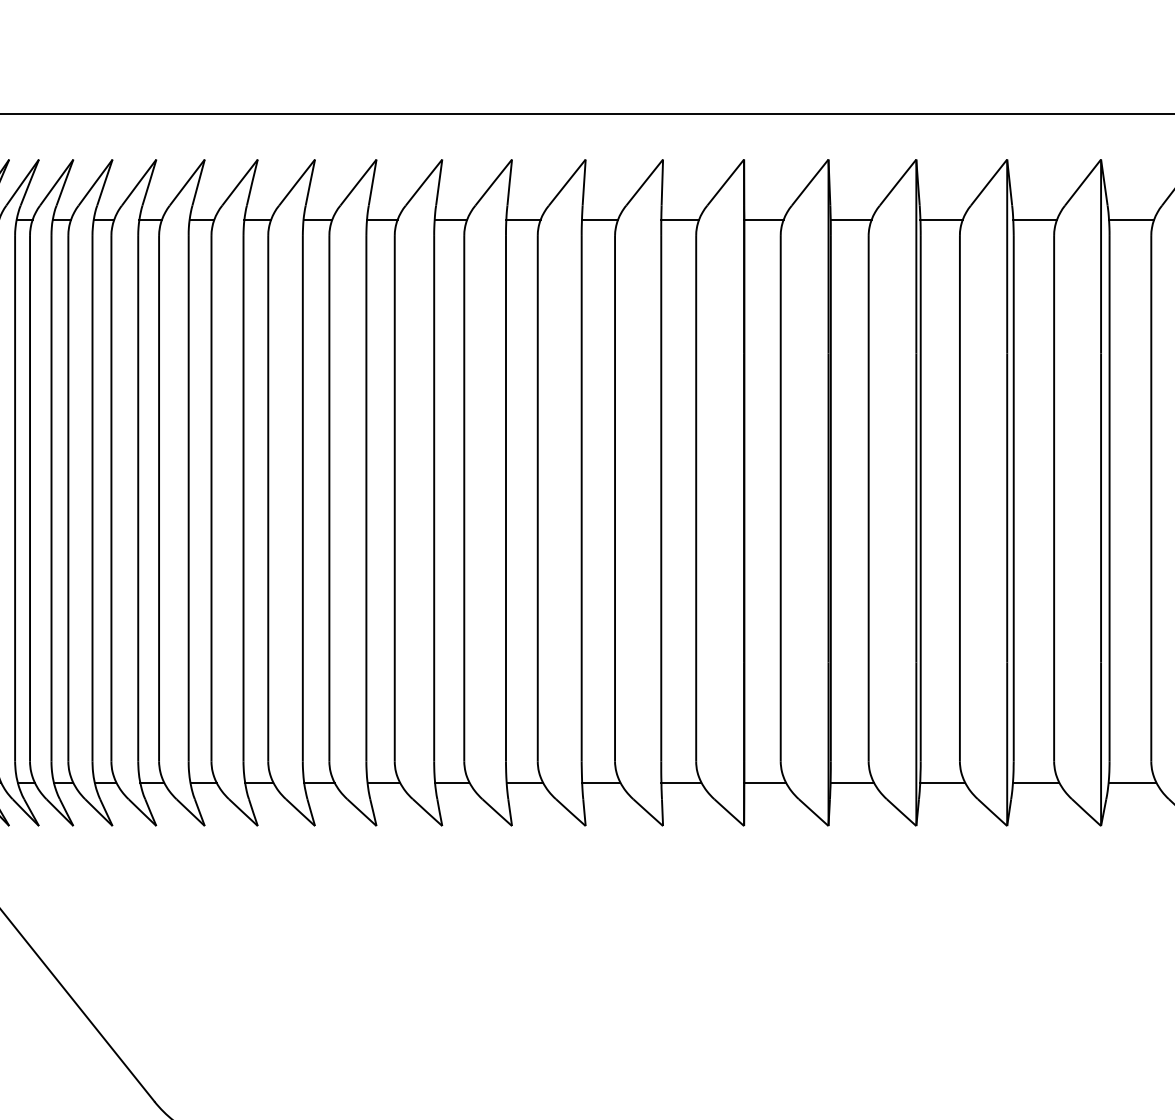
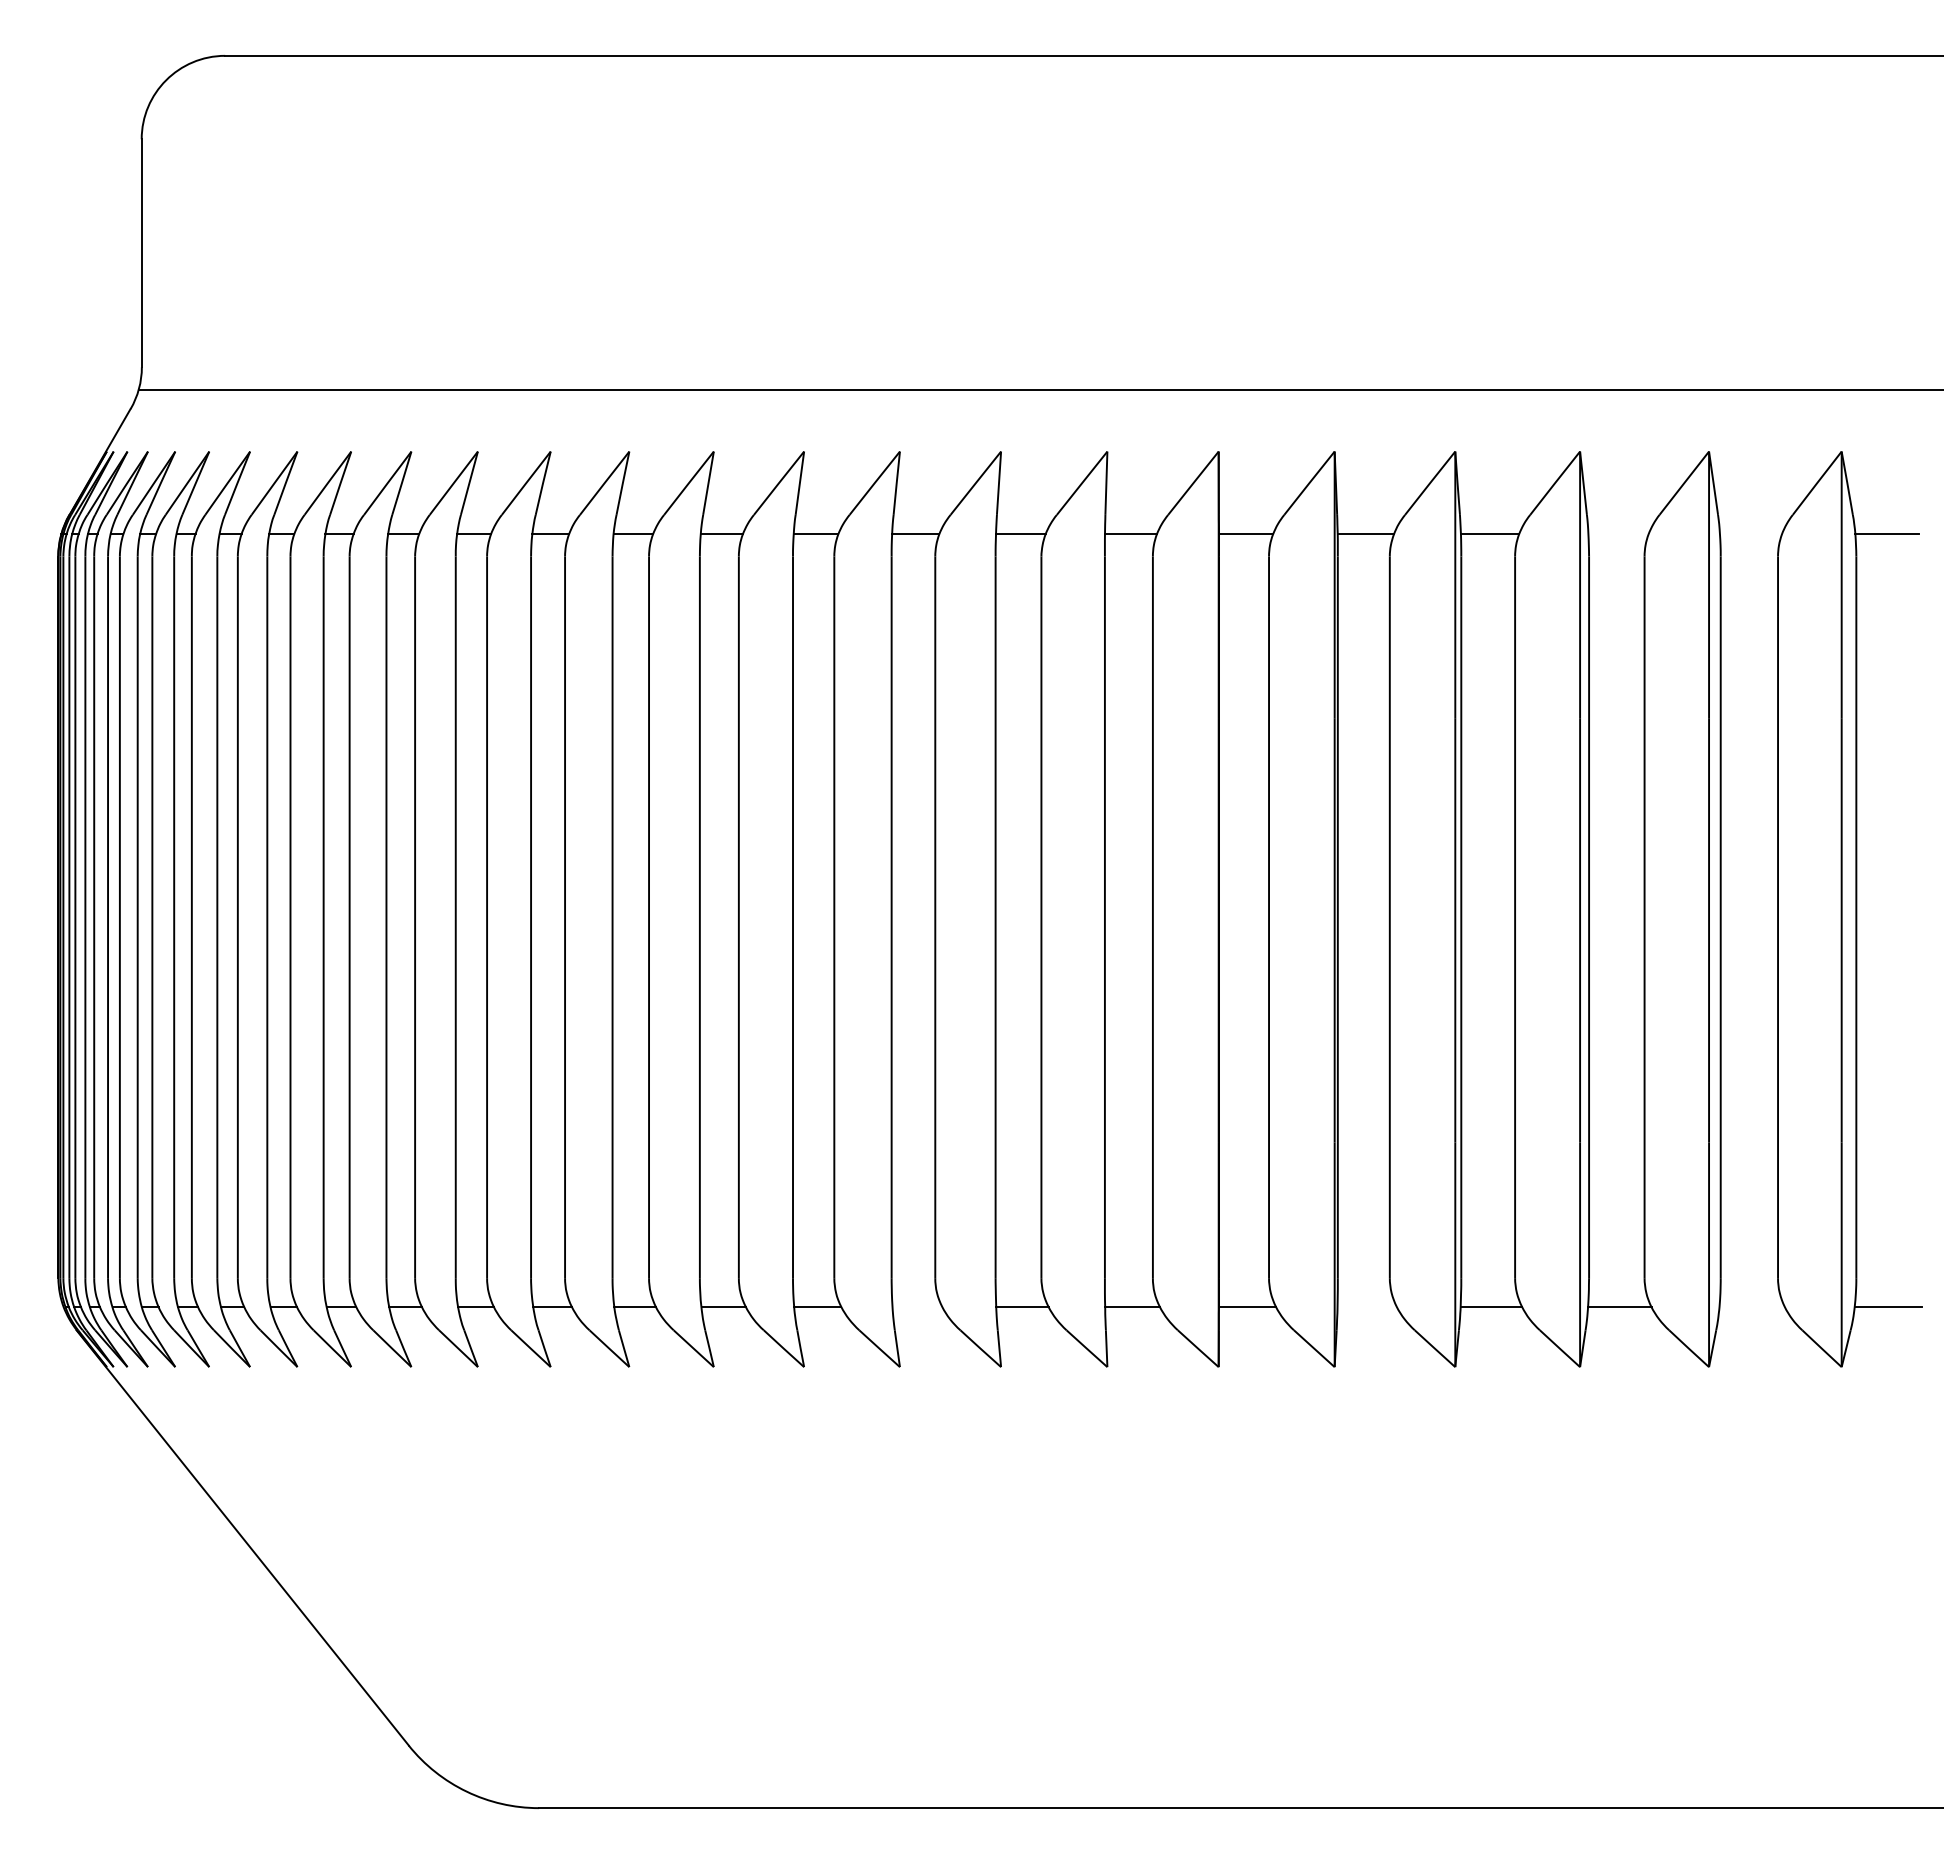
line: (1035, 219) -> (1618, 534), removed
line: (1131, 219) -> (1751, 534), removed
line: (524, 782) -> (917, 1307), removed
line: (852, 782) -> (1367, 1307), removed
line: (1132, 782) -> (1752, 1307), removed

